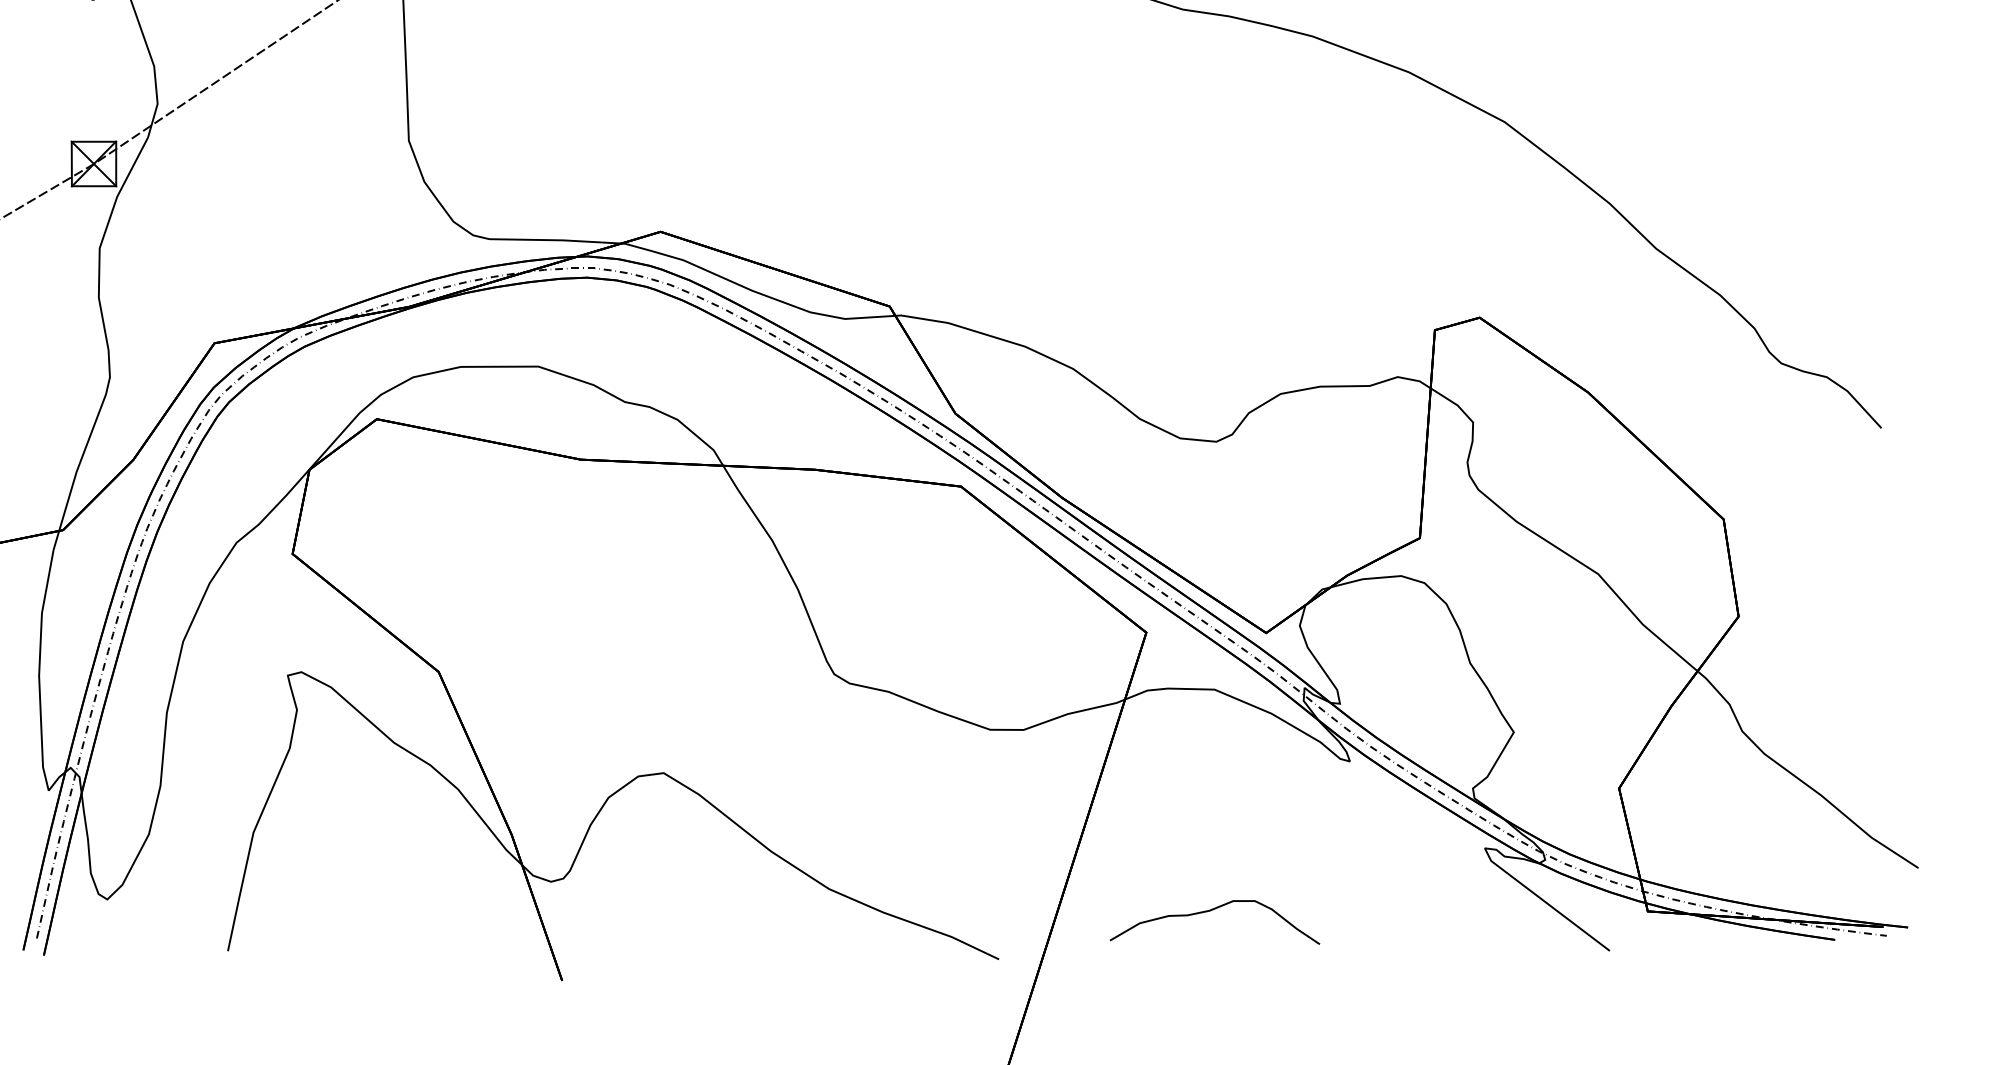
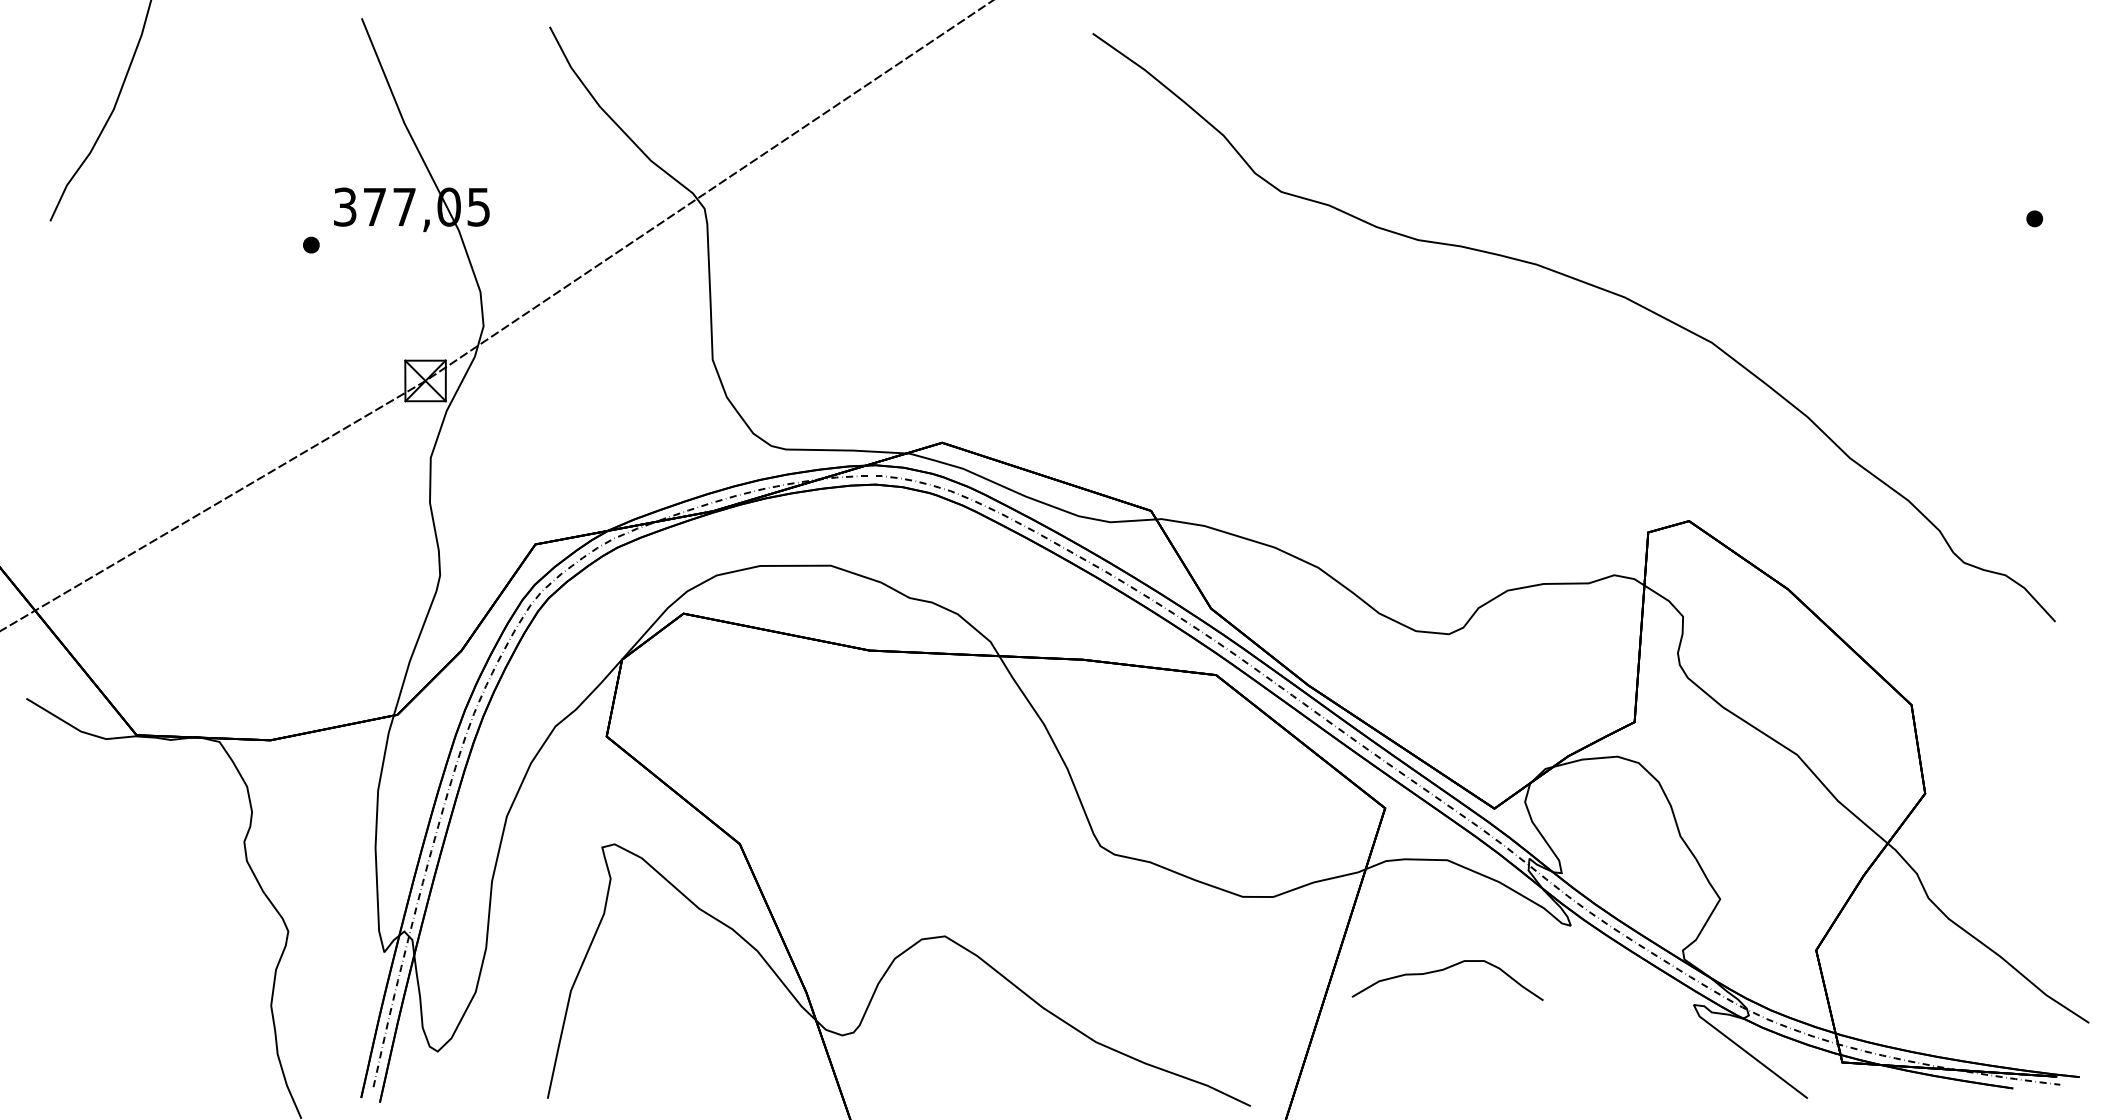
curve: (1211, 911) -> (1444, 970), moved

